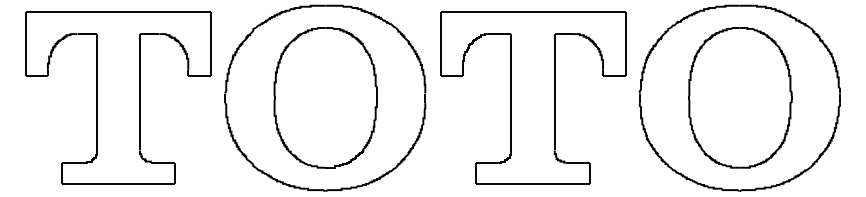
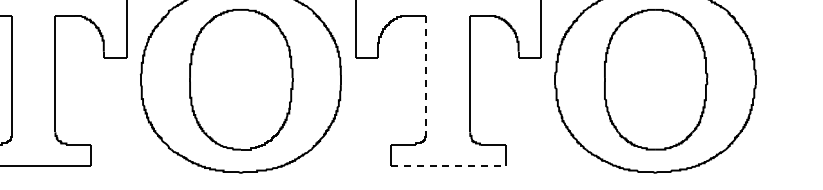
line: (510, 92) -> (426, 74), solid -> dashed
line: (533, 183) -> (449, 165), solid -> dashed

